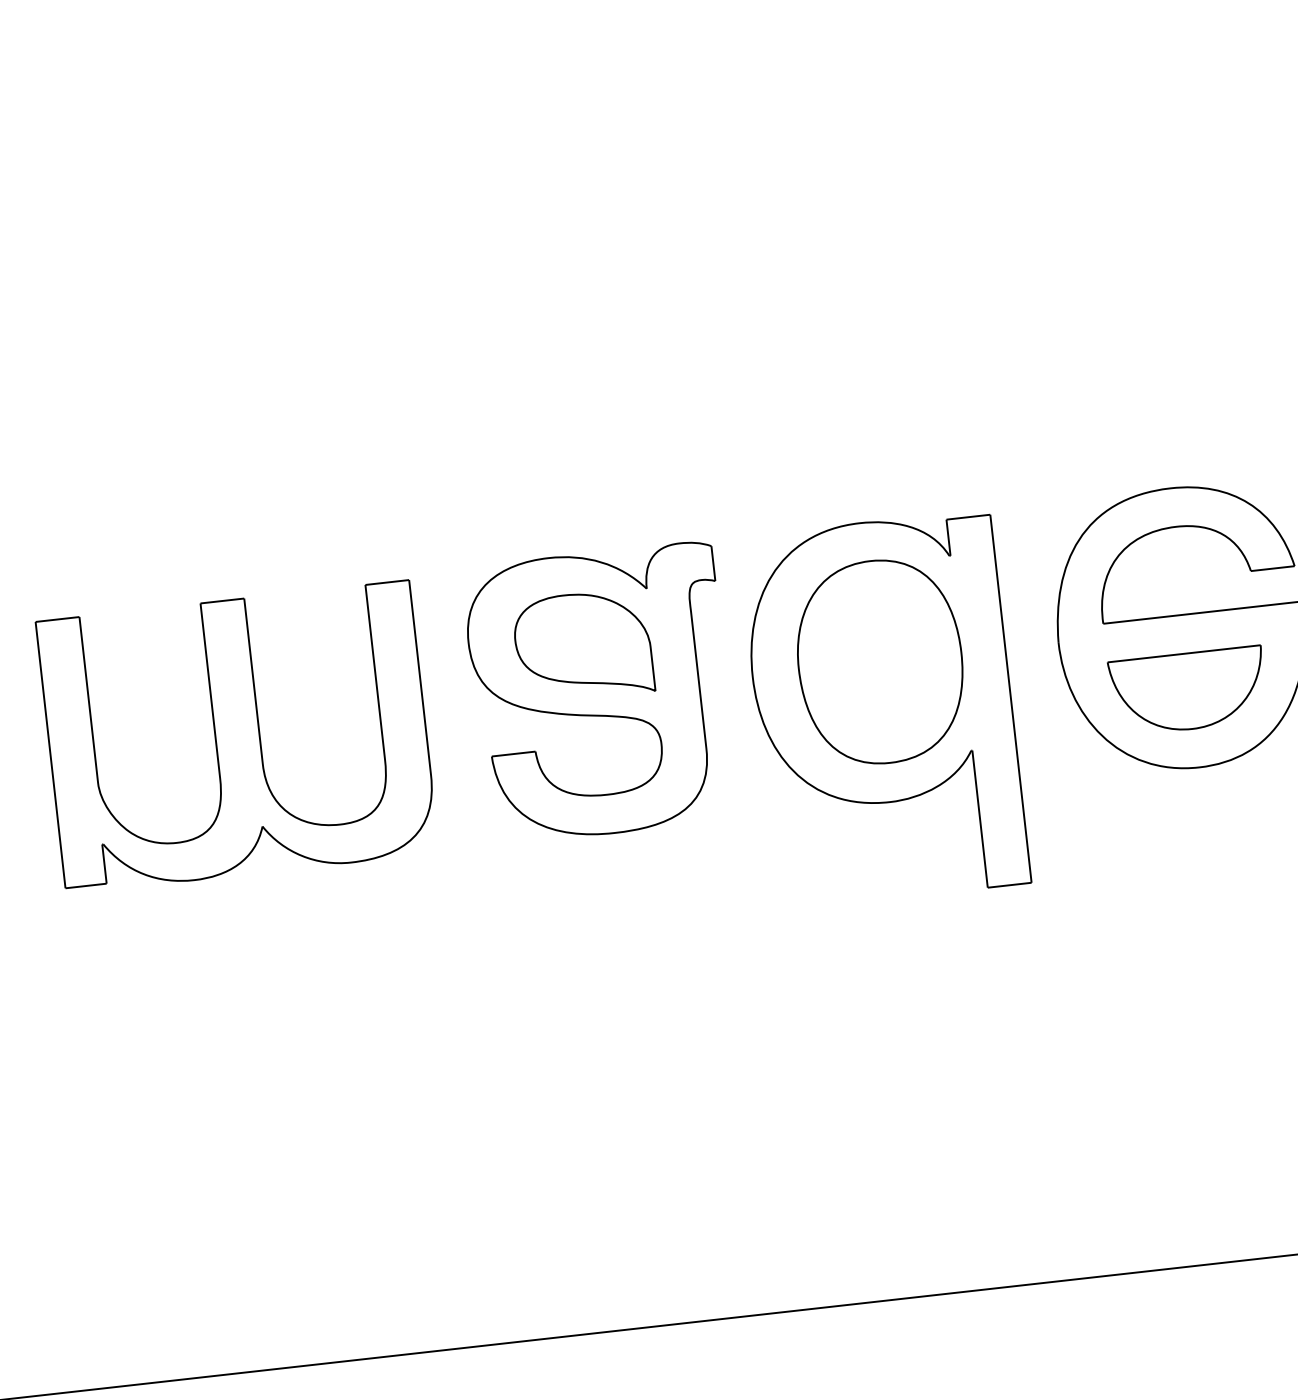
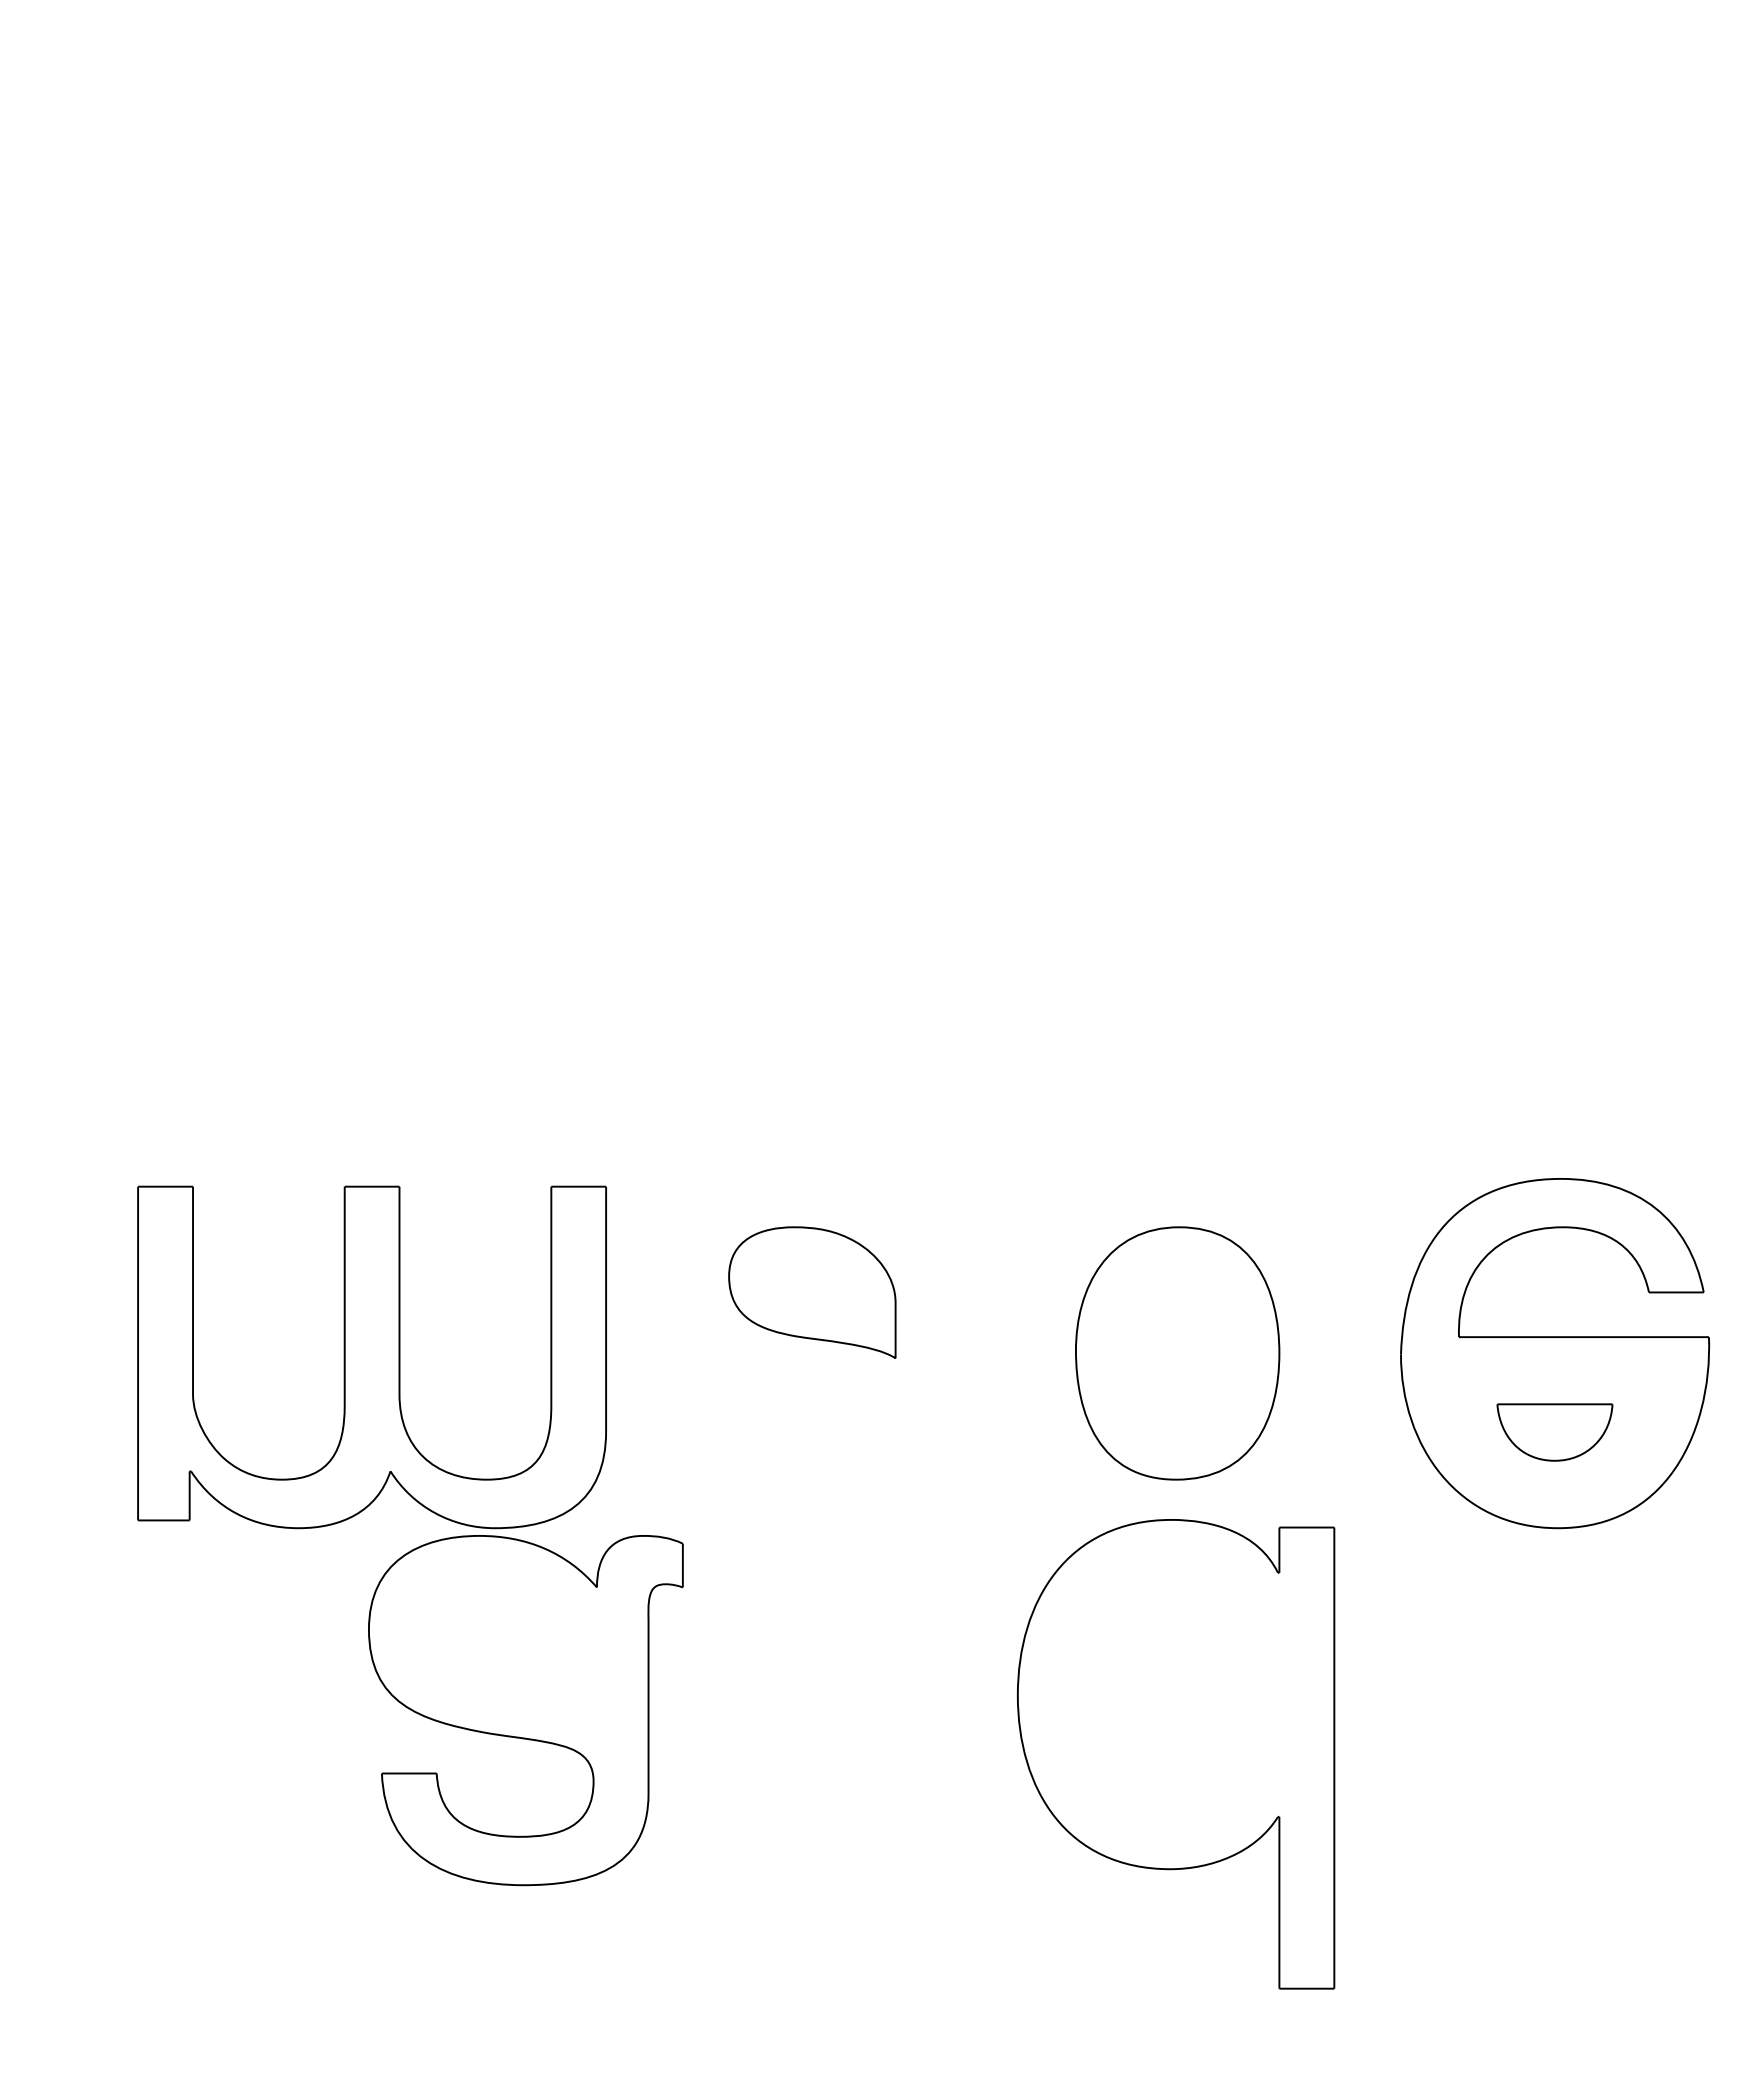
part: (1188, 691) -> (1554, 1432), size x0.6
part: (600, 693) -> (525, 1710), moved
part: (884, 710) -> (1176, 1754), moved

